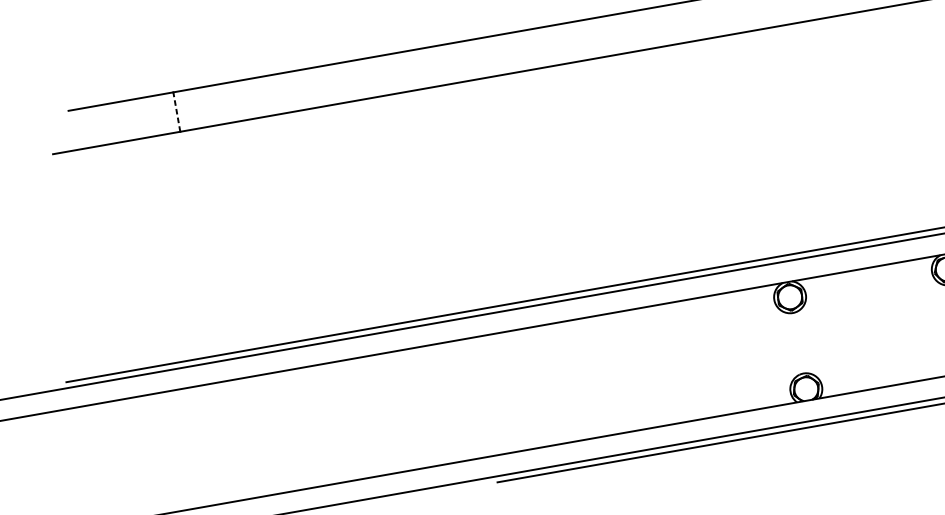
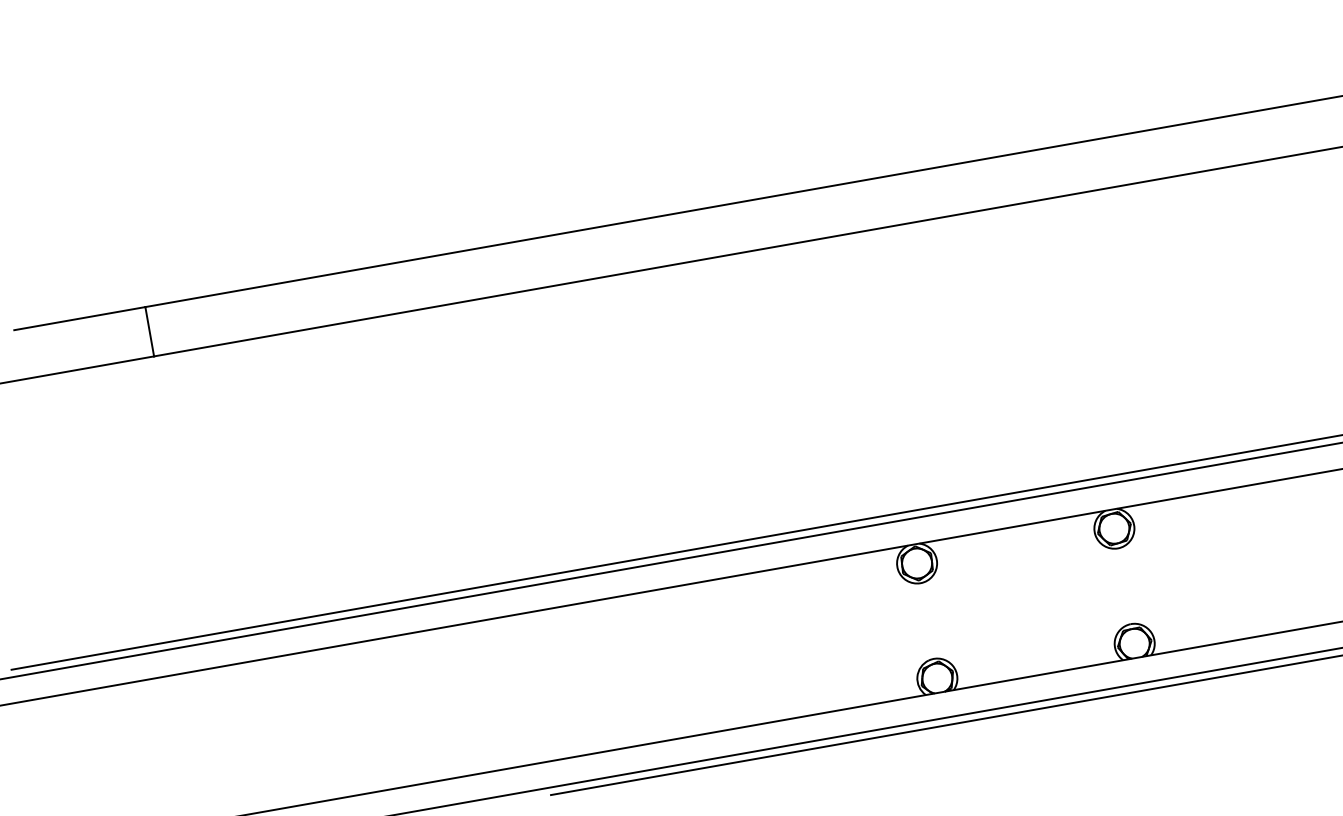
line: (176, 111) -> (149, 331), dashed -> solid

